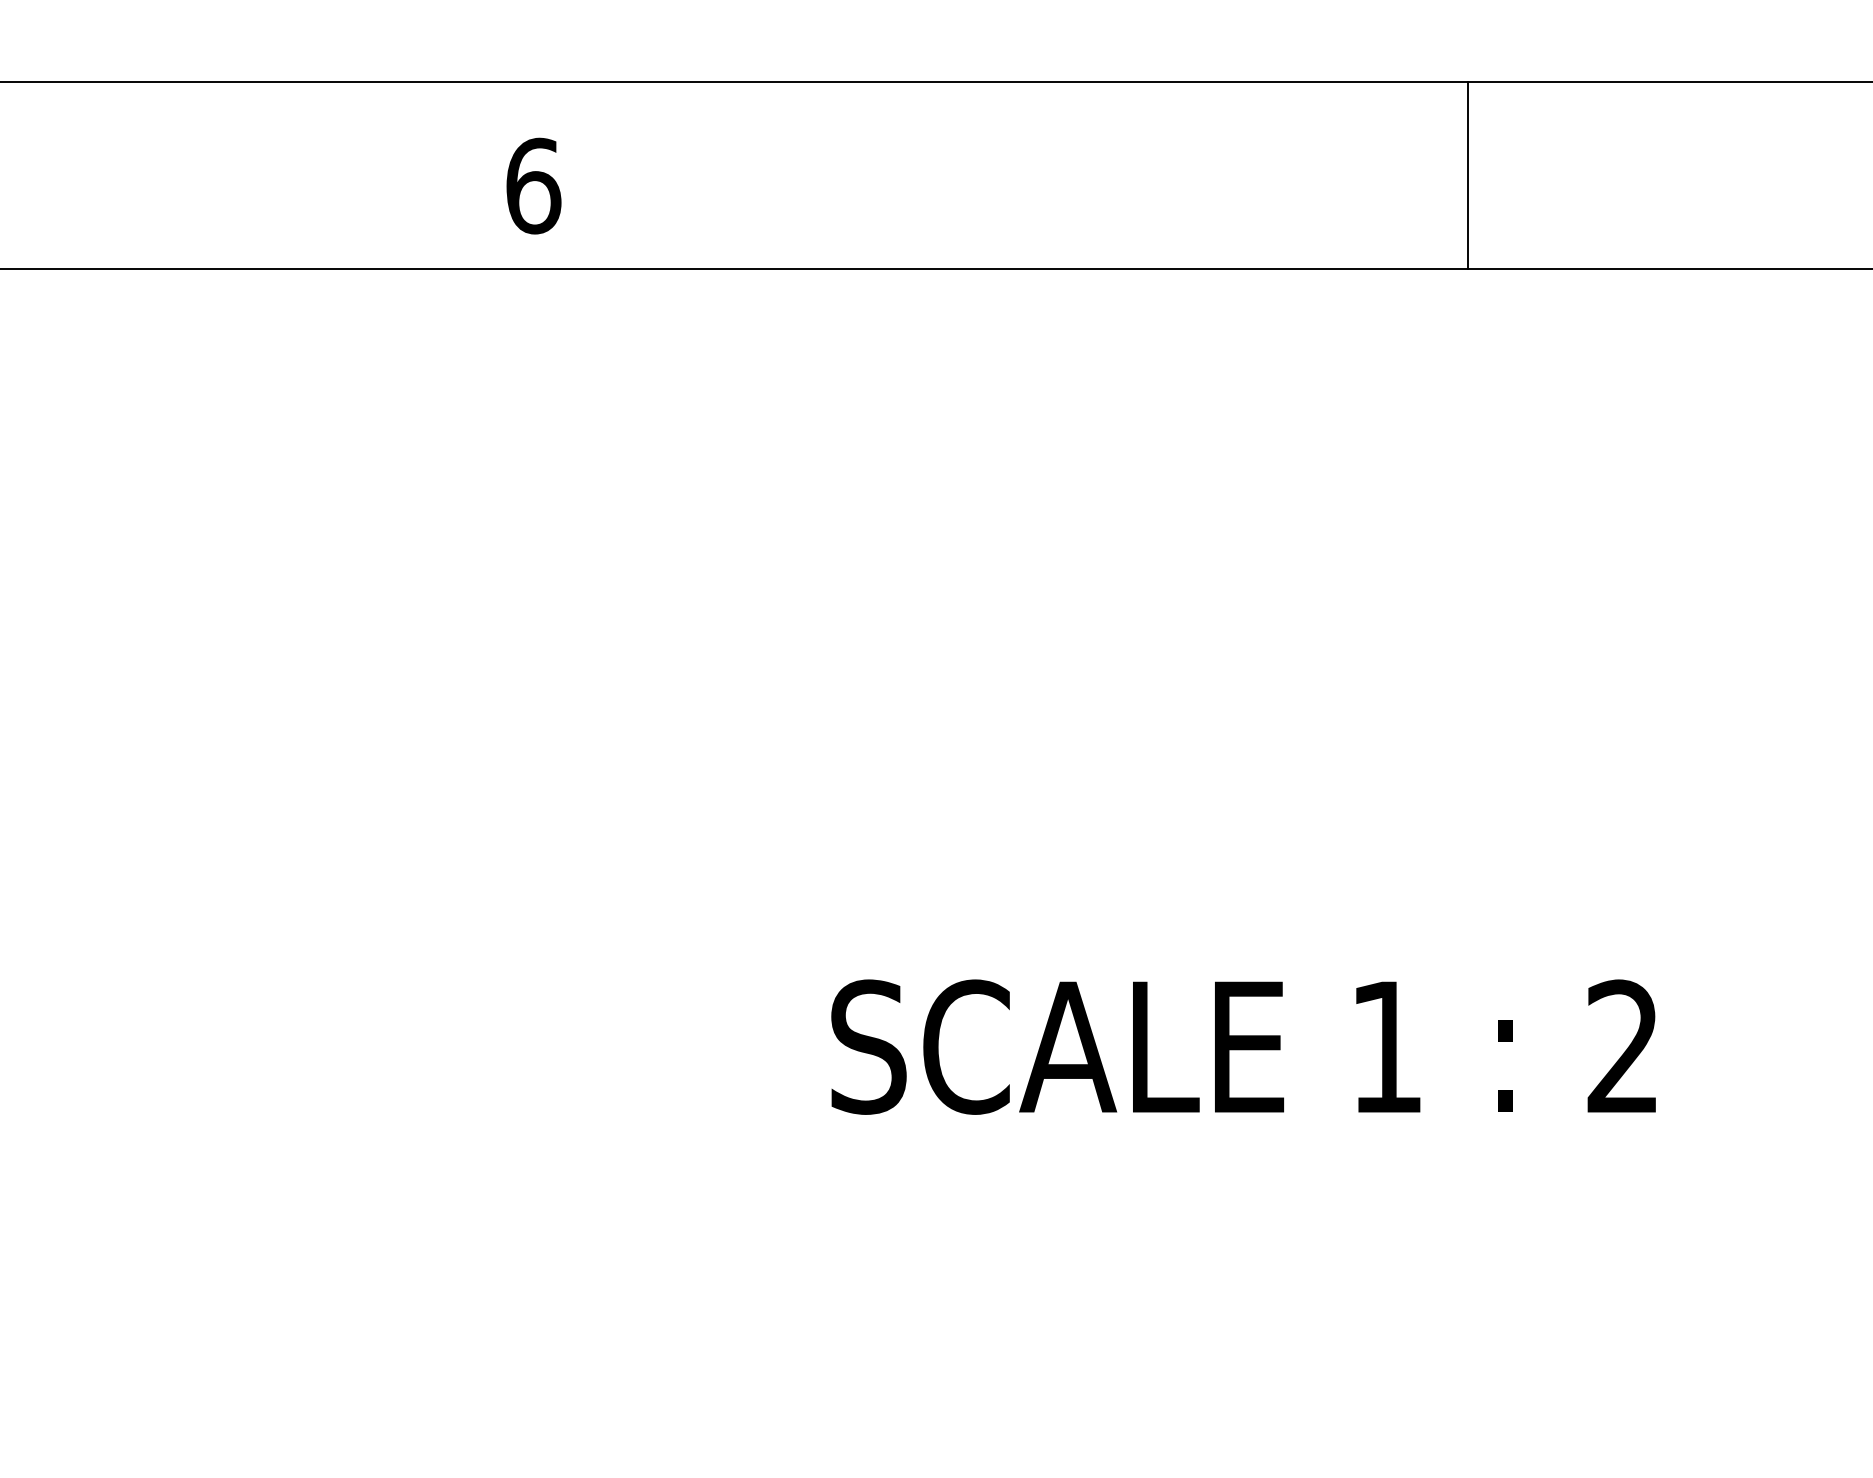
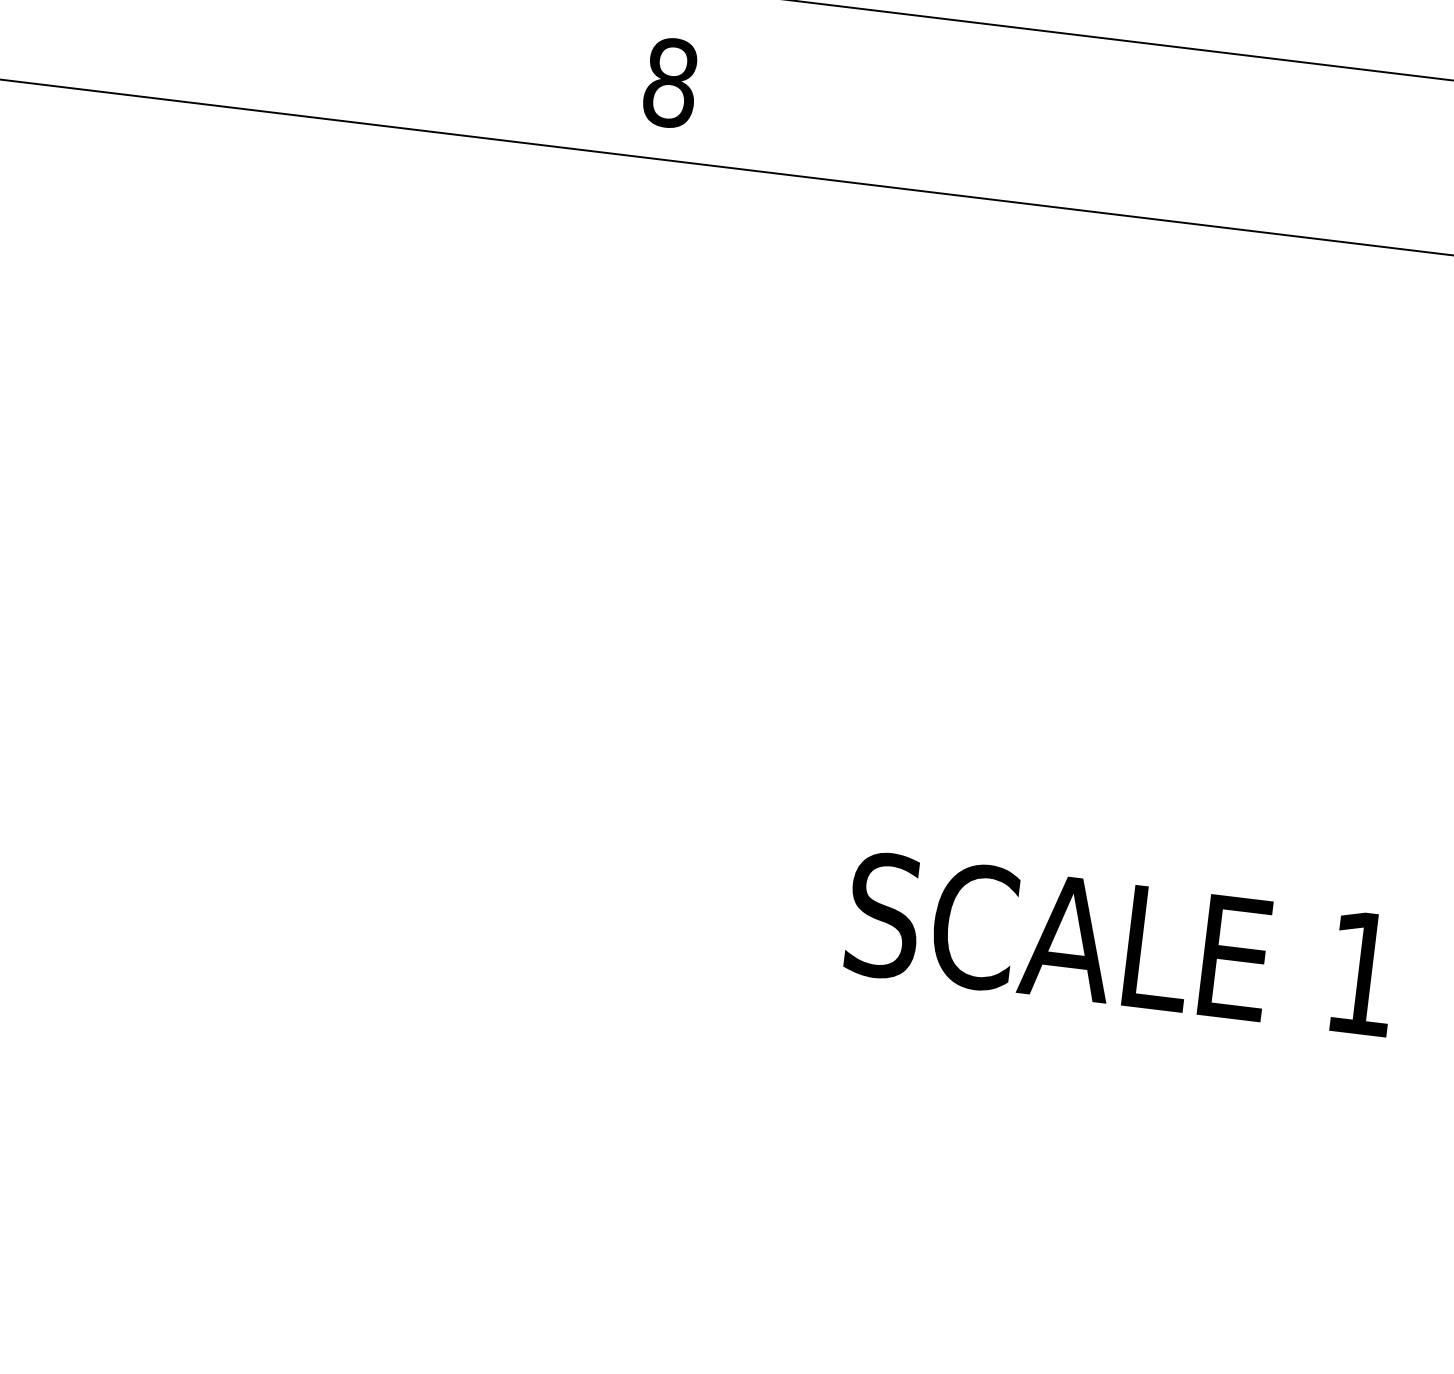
text: (533, 185) -> (670, 82), 6 -> 8

